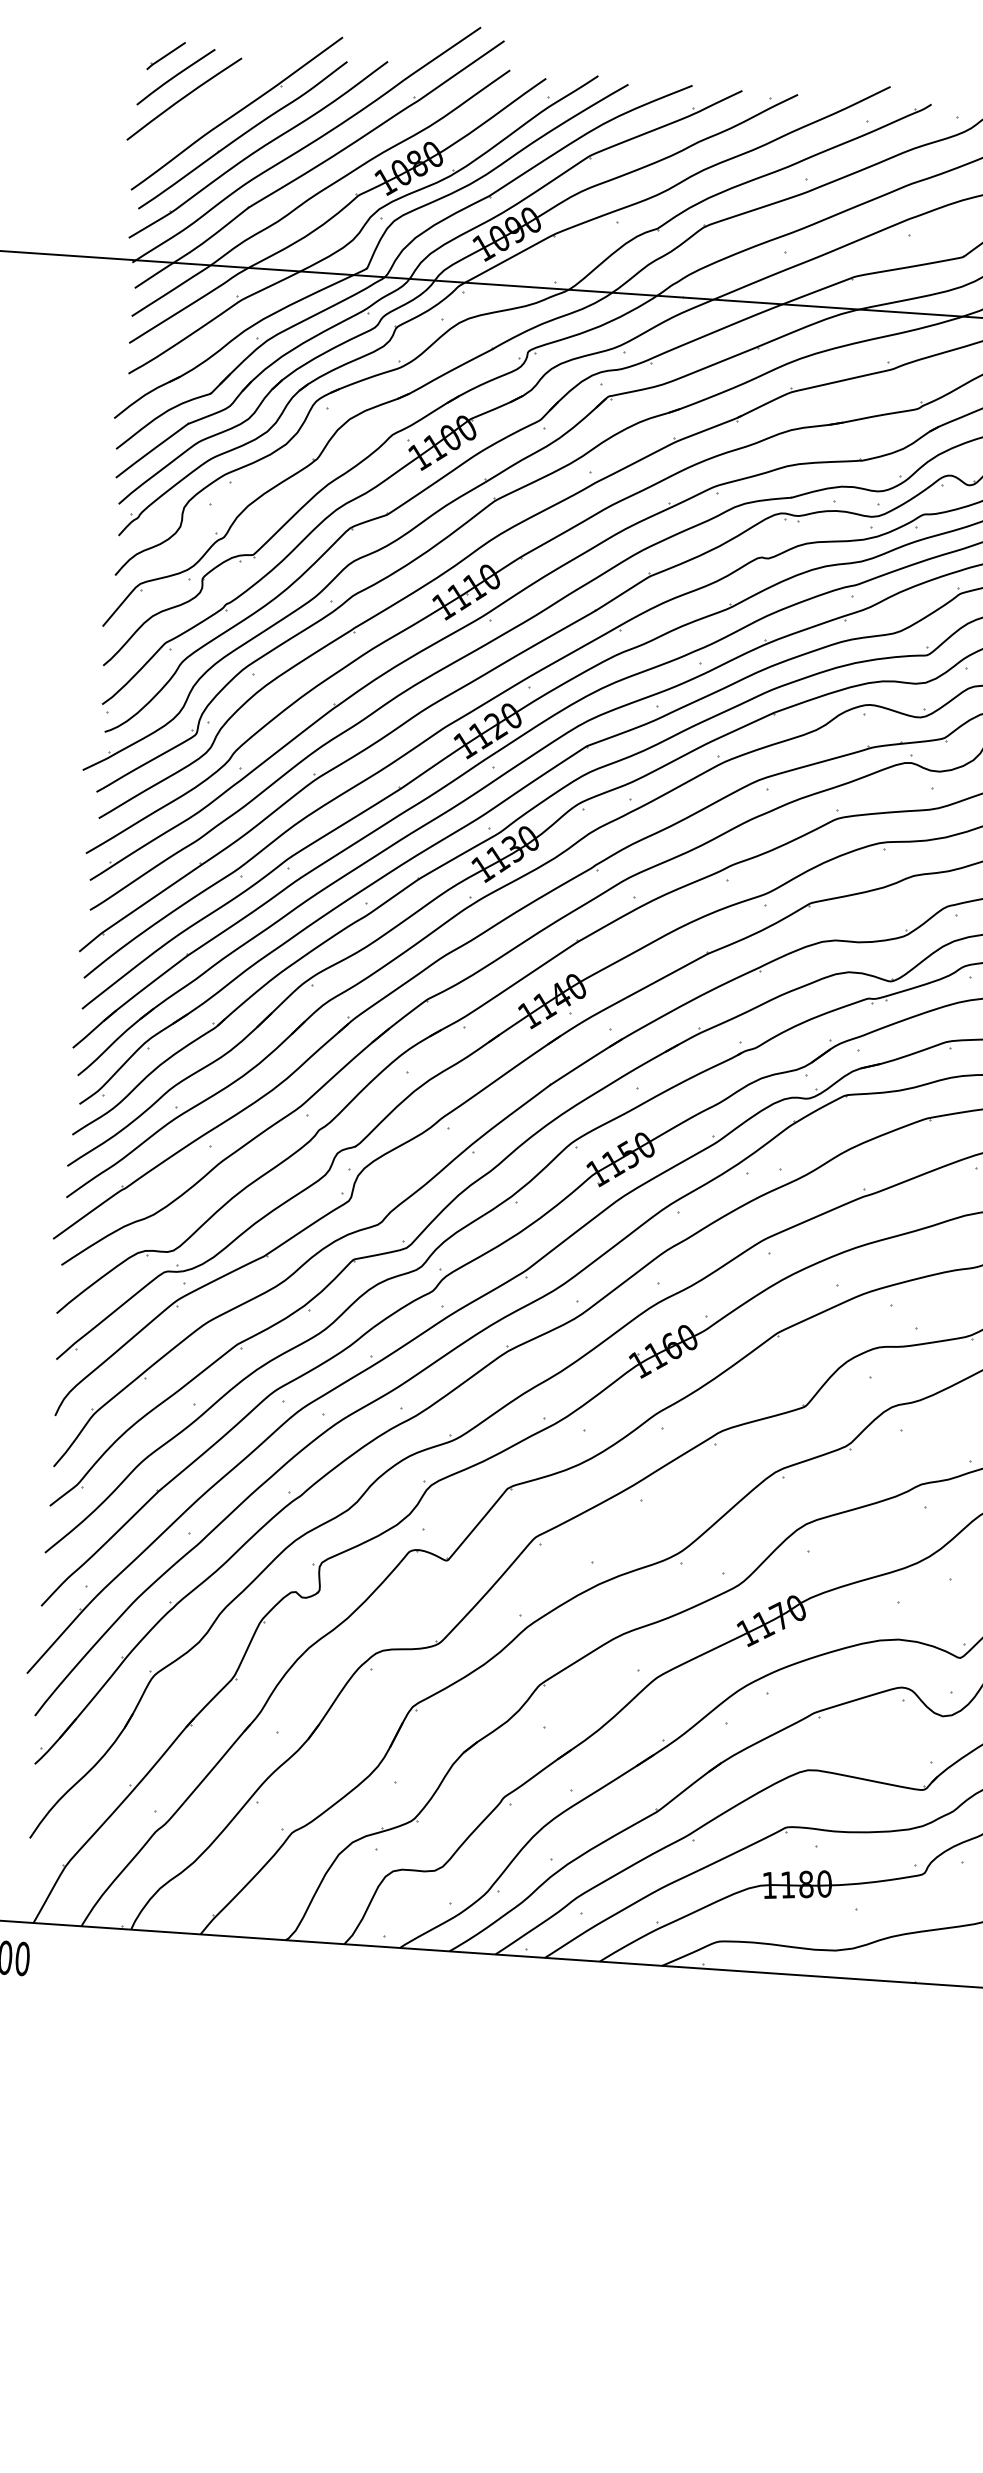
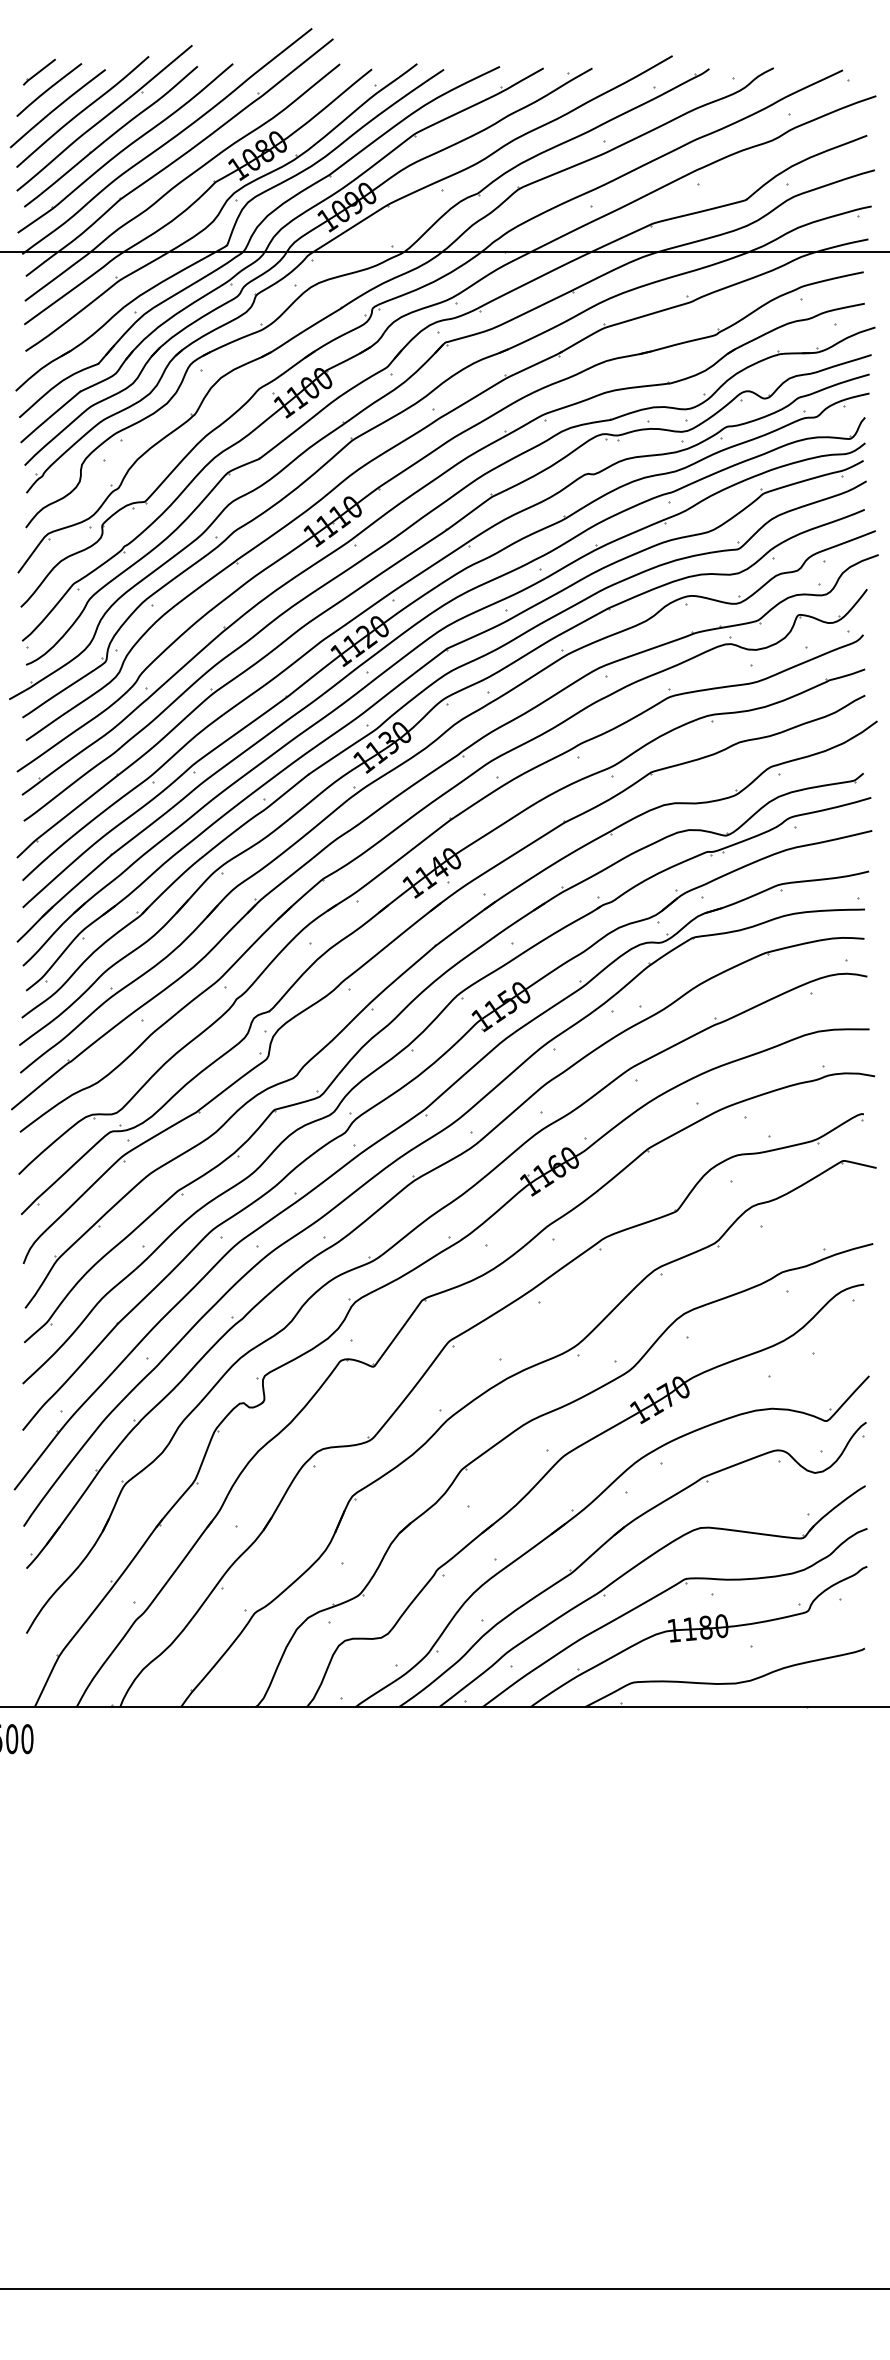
curve: (212, 104) -> (82, 111), added

